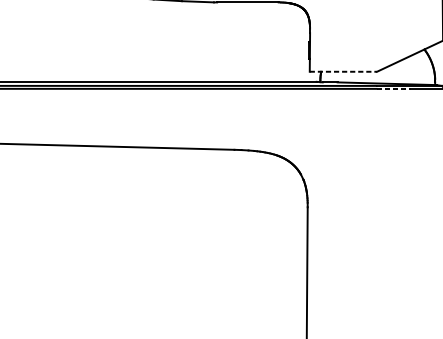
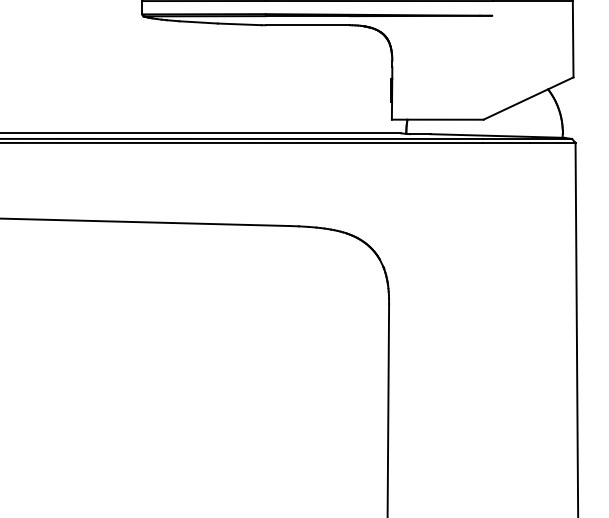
line: (343, 71) -> (437, 119), dashed -> solid
line: (393, 89) -> (506, 143), dashed -> solid

